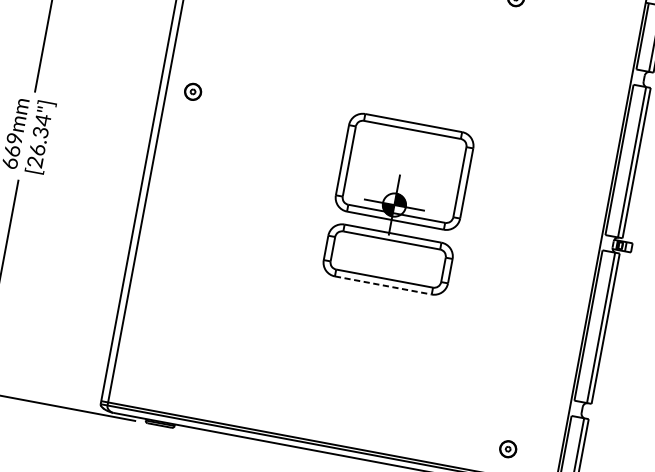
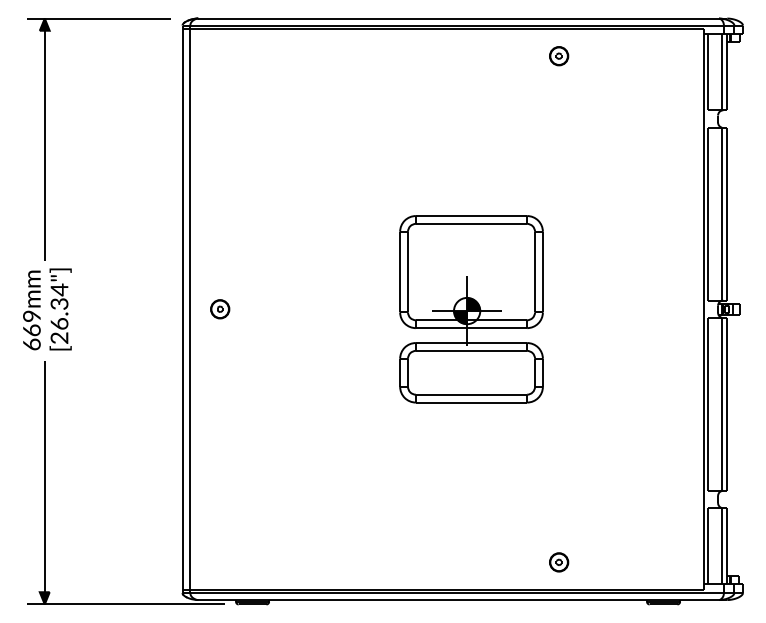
part: (193, 92) -> (220, 309), moved
line: (383, 285) -> (471, 402), dashed -> solid
part: (508, 449) -> (559, 562), moved

